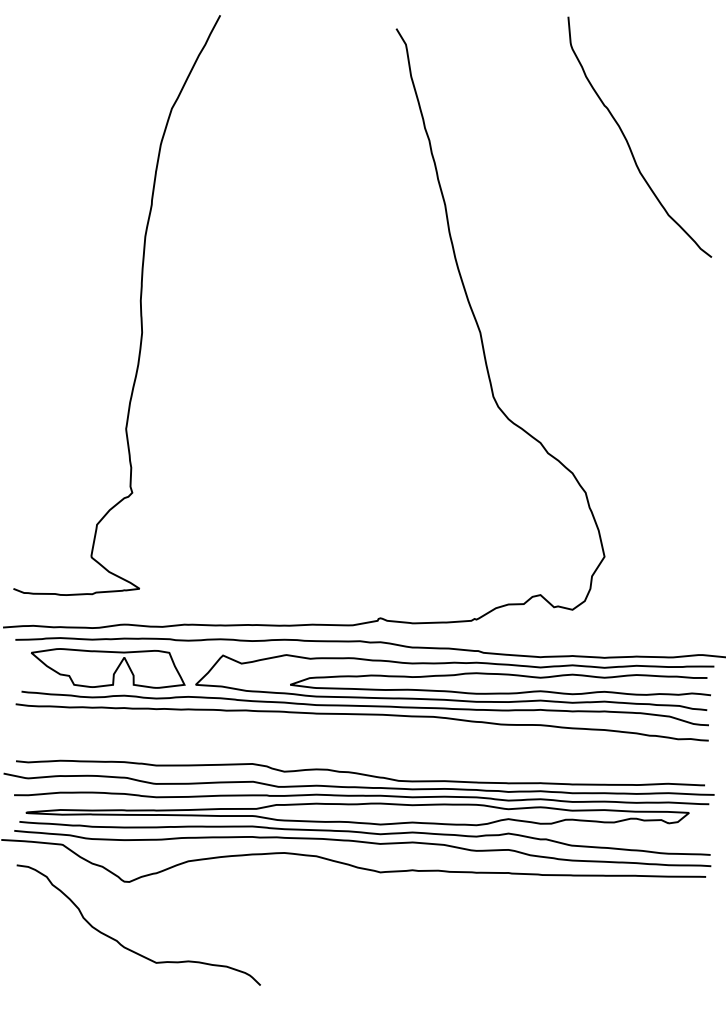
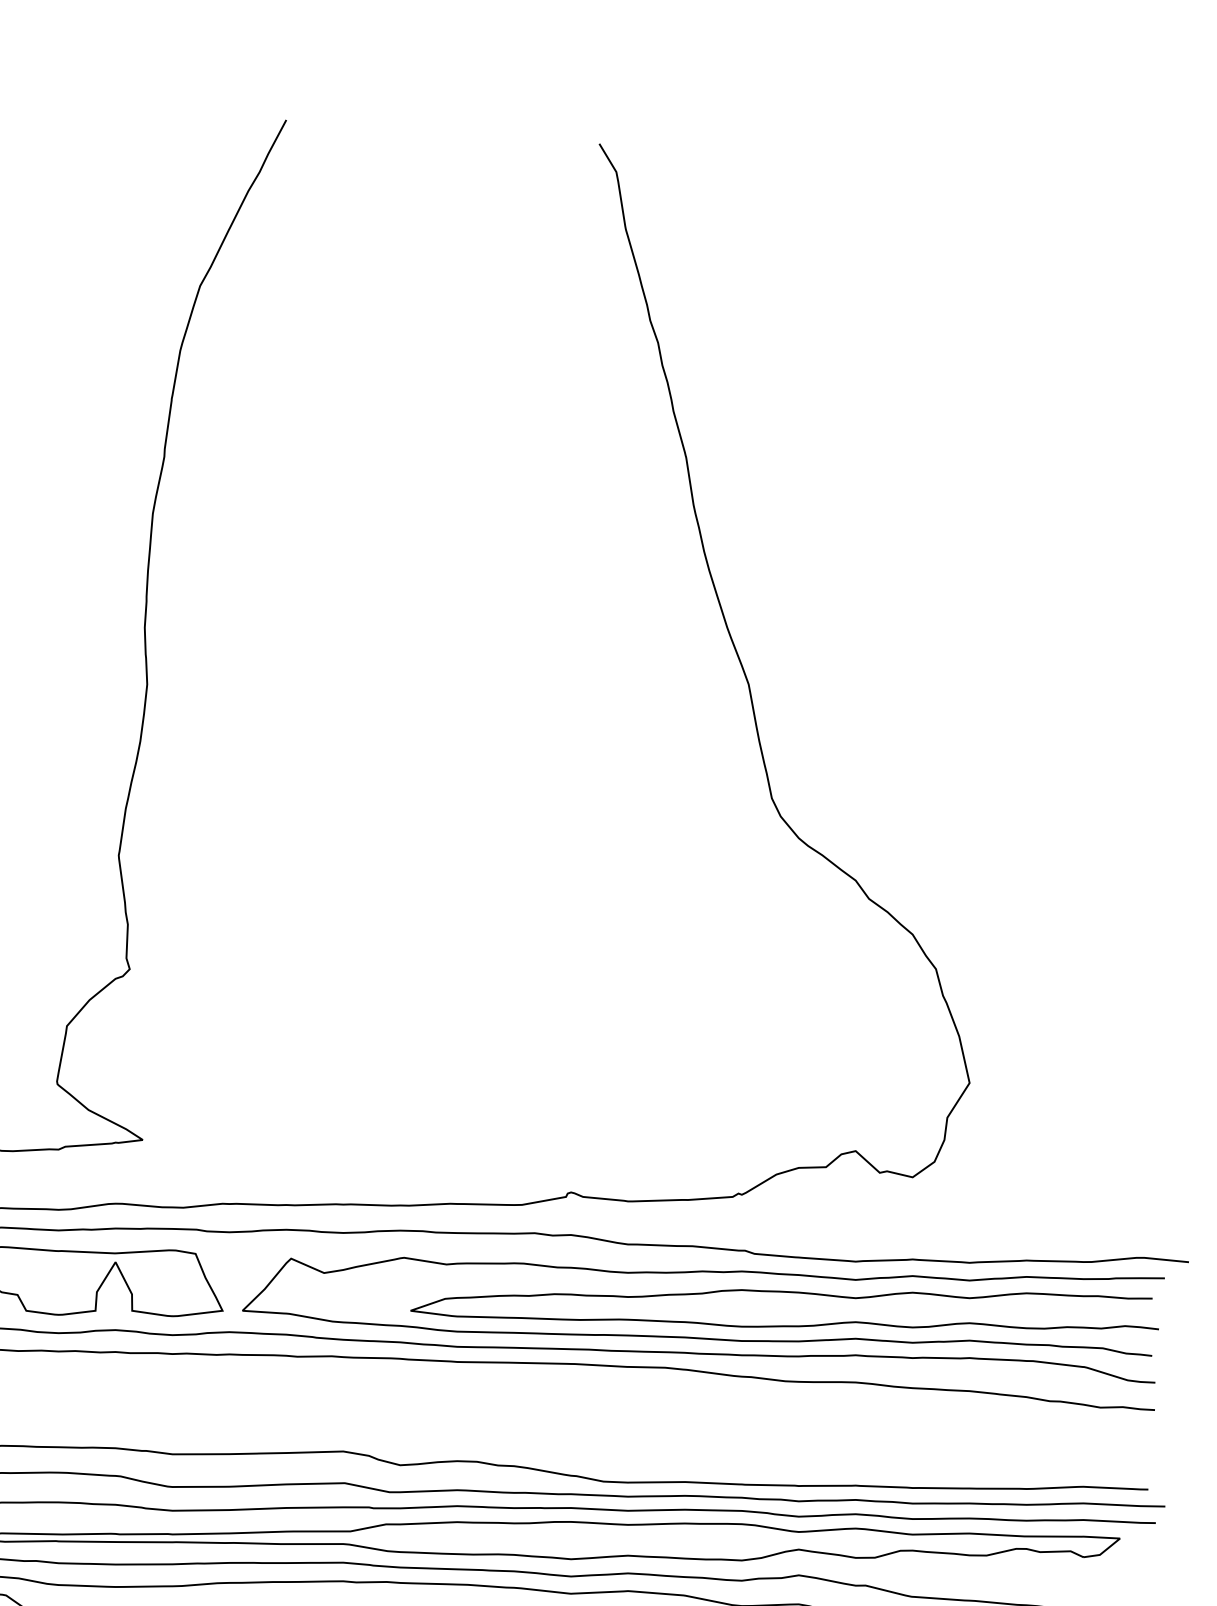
curve: (627, 139) -> (1010, 340), removed

